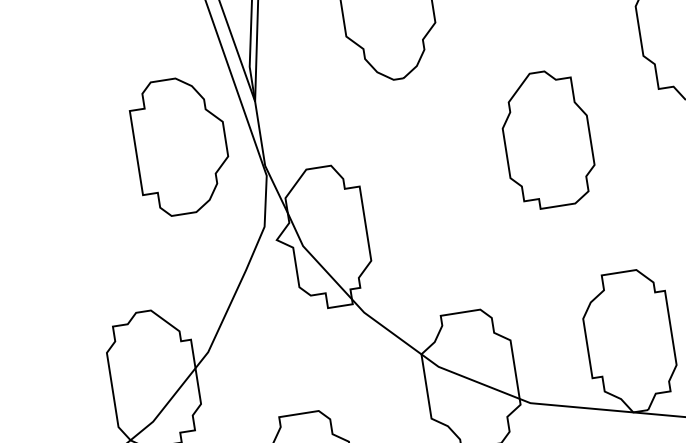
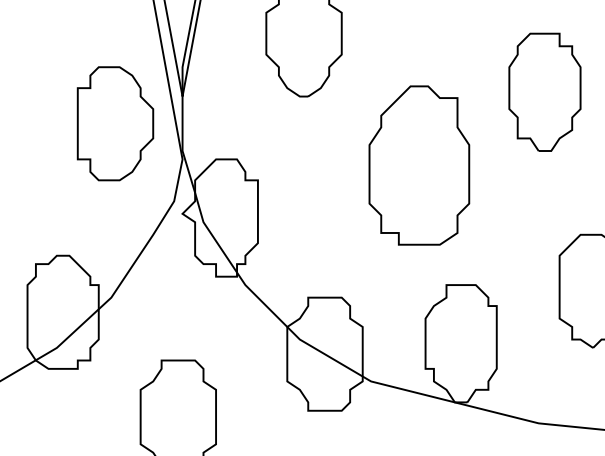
part: (546, 139) -> (418, 165), size x1.4

